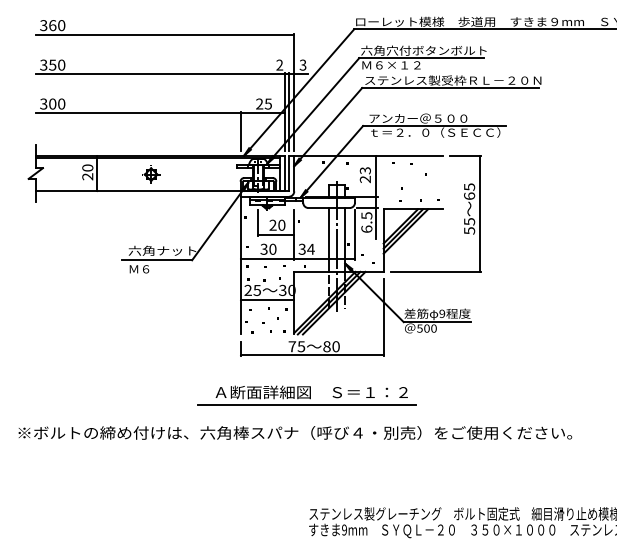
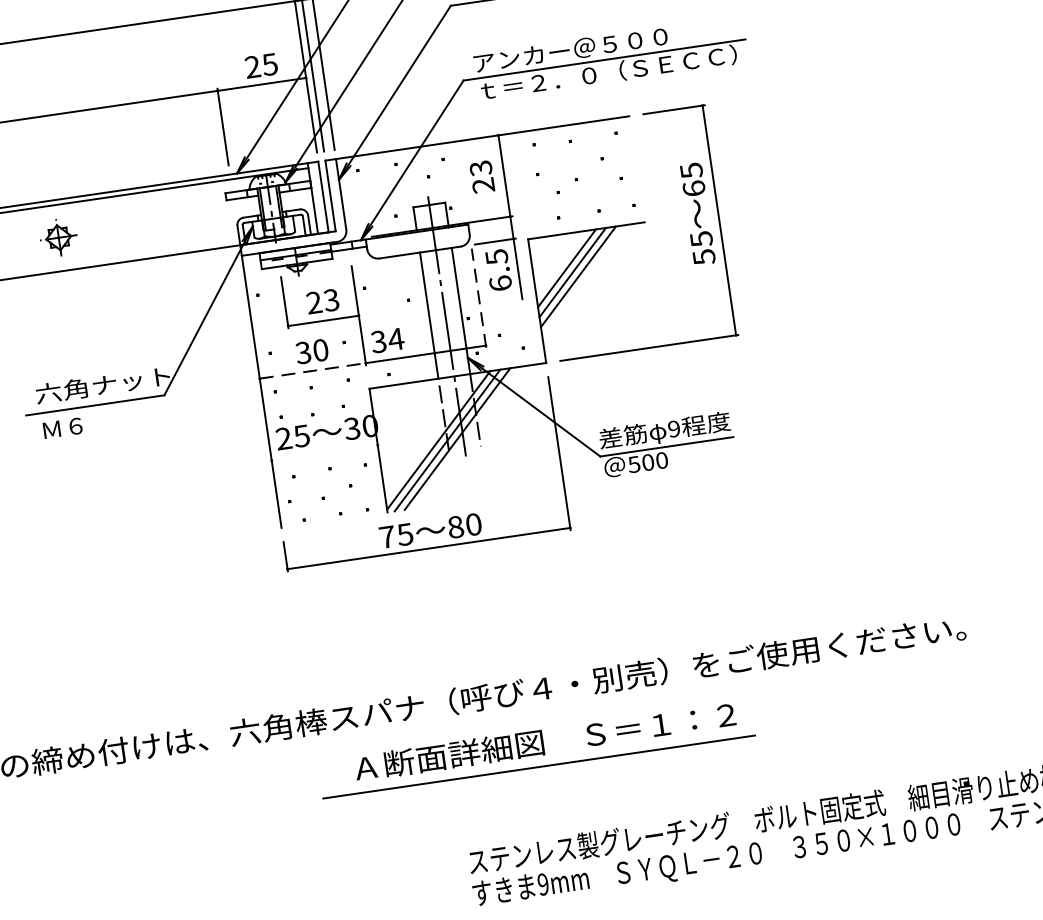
text: (281, 224) -> (330, 298), 20 -> 23
line: (355, 234) -> (479, 297), solid -> dashed
line: (267, 258) -> (312, 370), solid -> dashed
line: (267, 300) -> (324, 453), removed
part: (306, 395) -> (535, 749), moved

